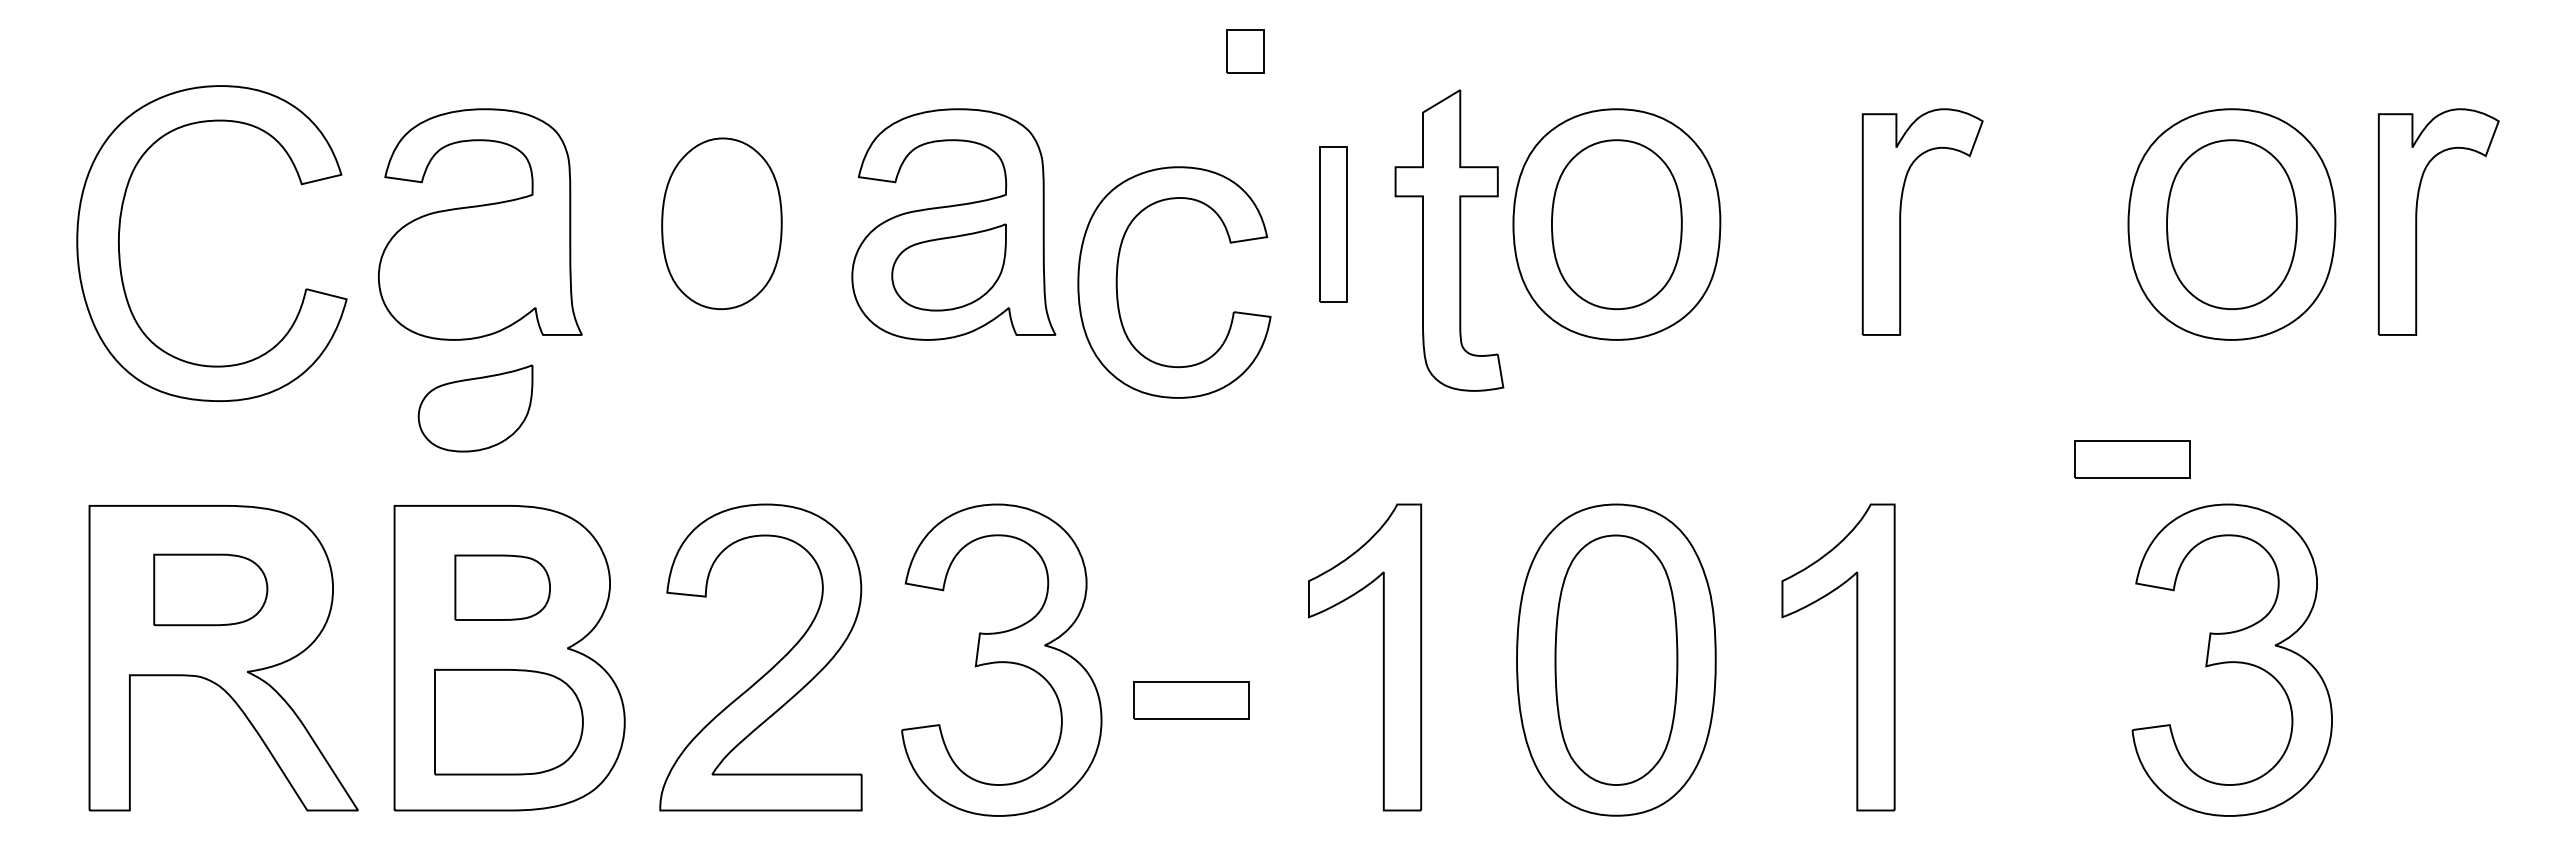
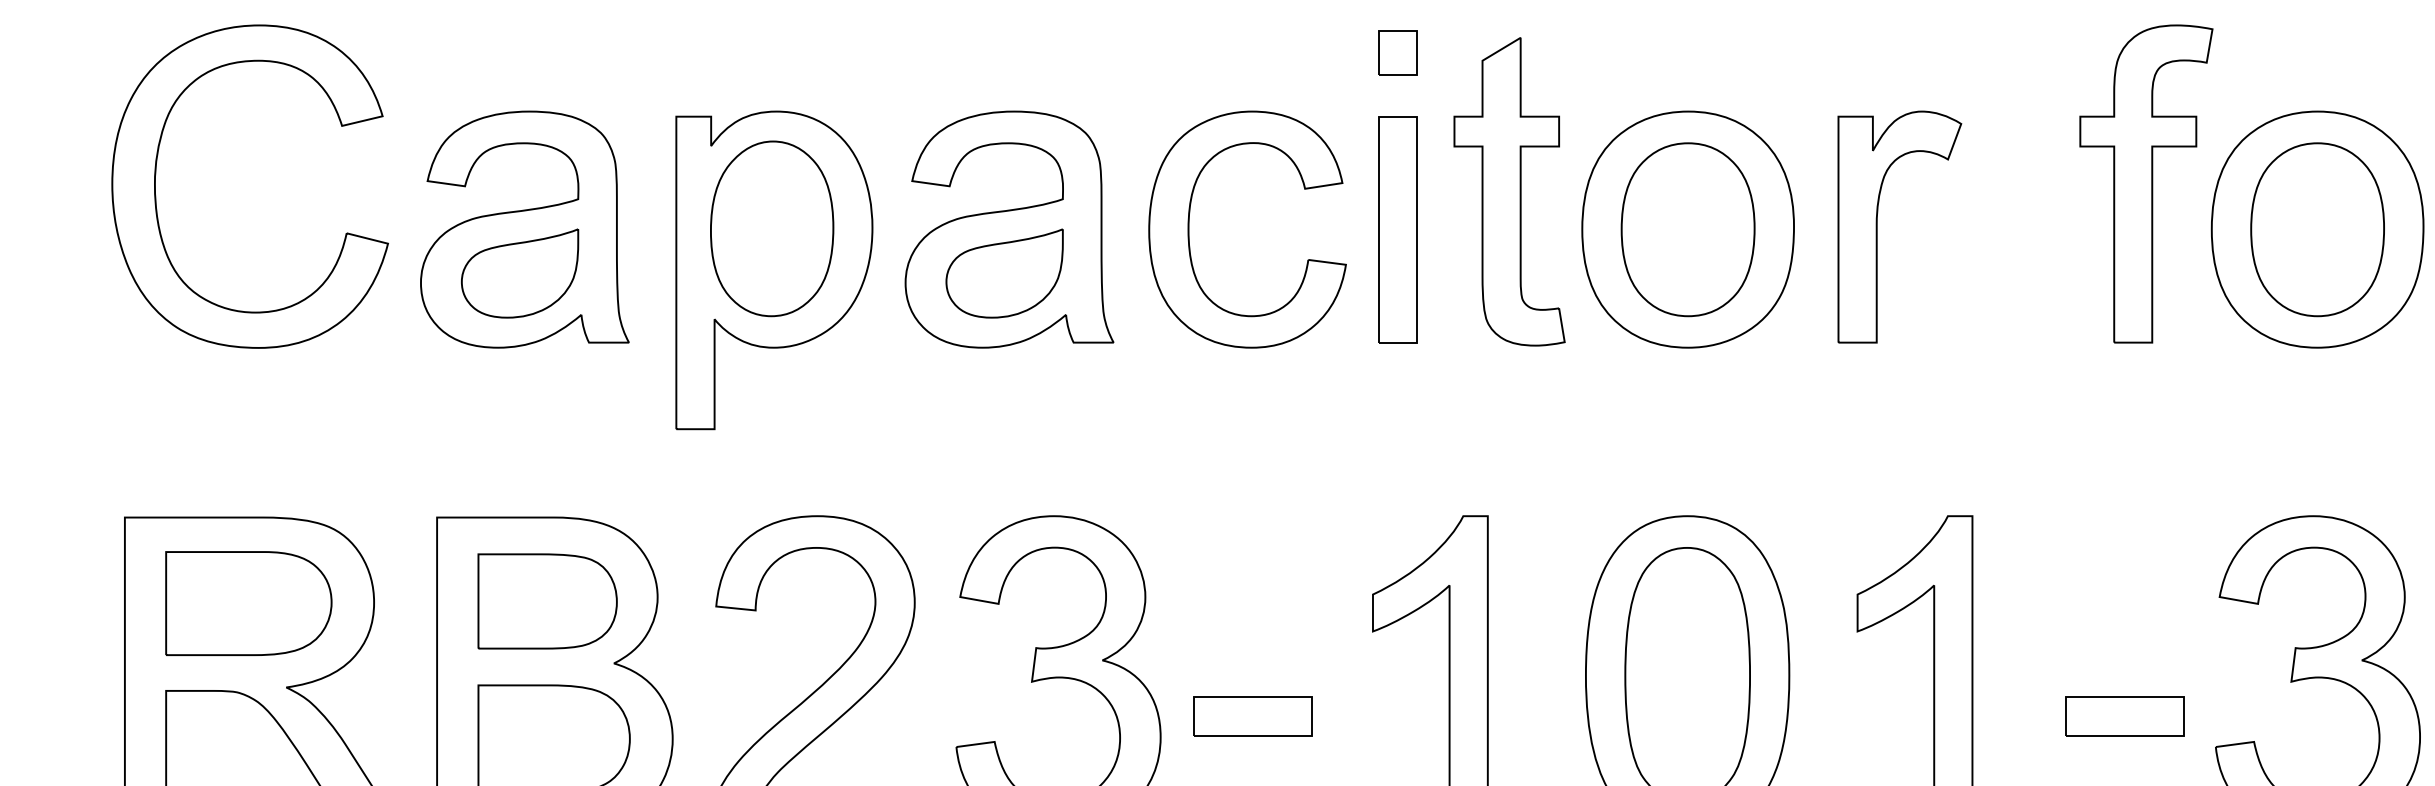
part: (1245, 51) -> (1398, 52), moved
part: (2064, 179) -> (2146, 183), added
part: (1901, 221) -> (1878, 226), moved
part: (1333, 224) -> (1398, 229), size x1.43
part: (1449, 240) -> (1509, 191), moved
part: (120, 253) -> (156, 196), moved
part: (723, 264) -> (773, 270), added
part: (1117, 282) -> (1189, 229), moved
part: (475, 408) -> (519, 273), moved
part: (2132, 459) -> (2124, 716), moved
part: (502, 587) -> (547, 601), size x1.43
part: (210, 589) -> (248, 603), size x1.43

